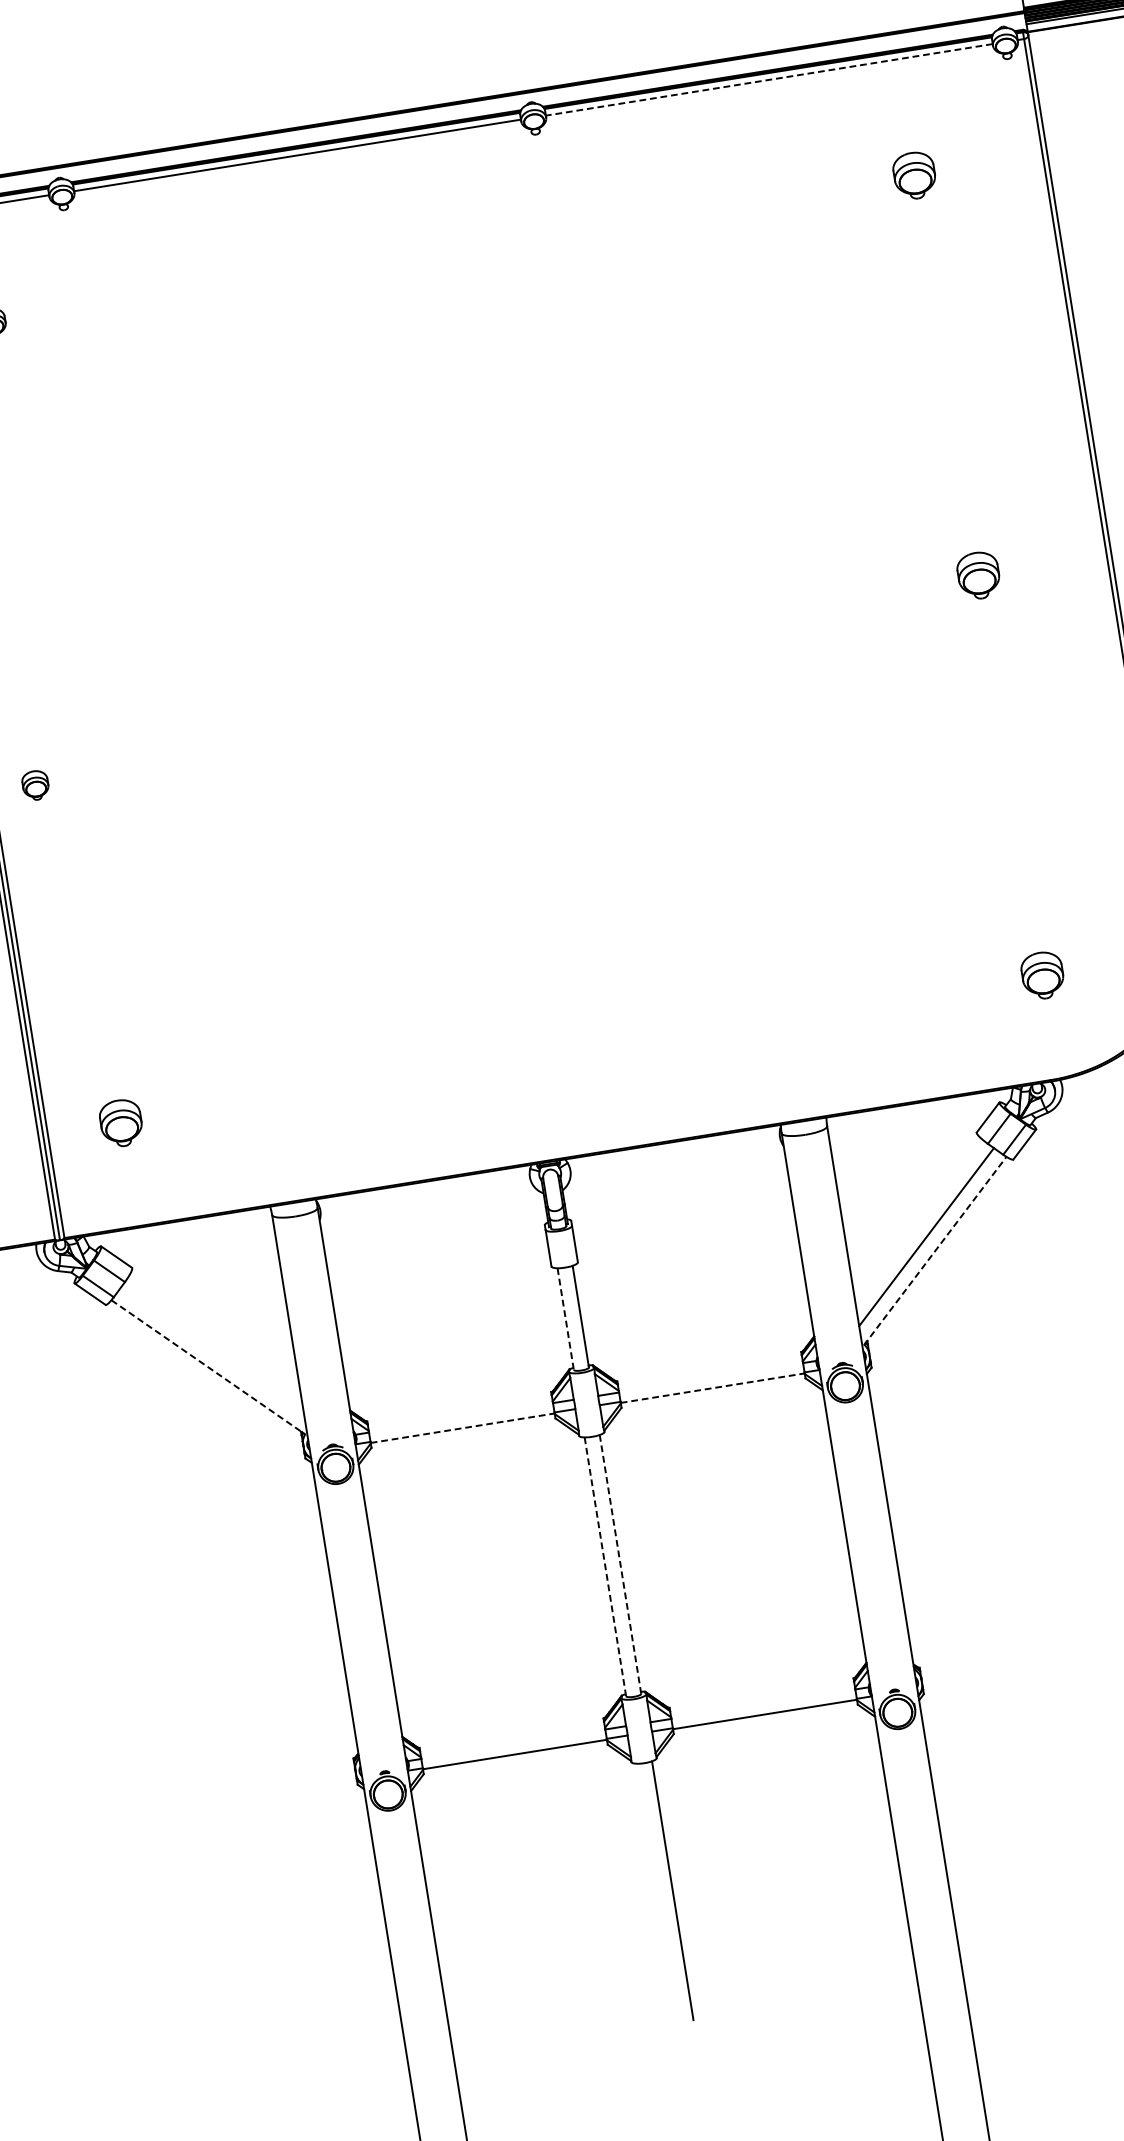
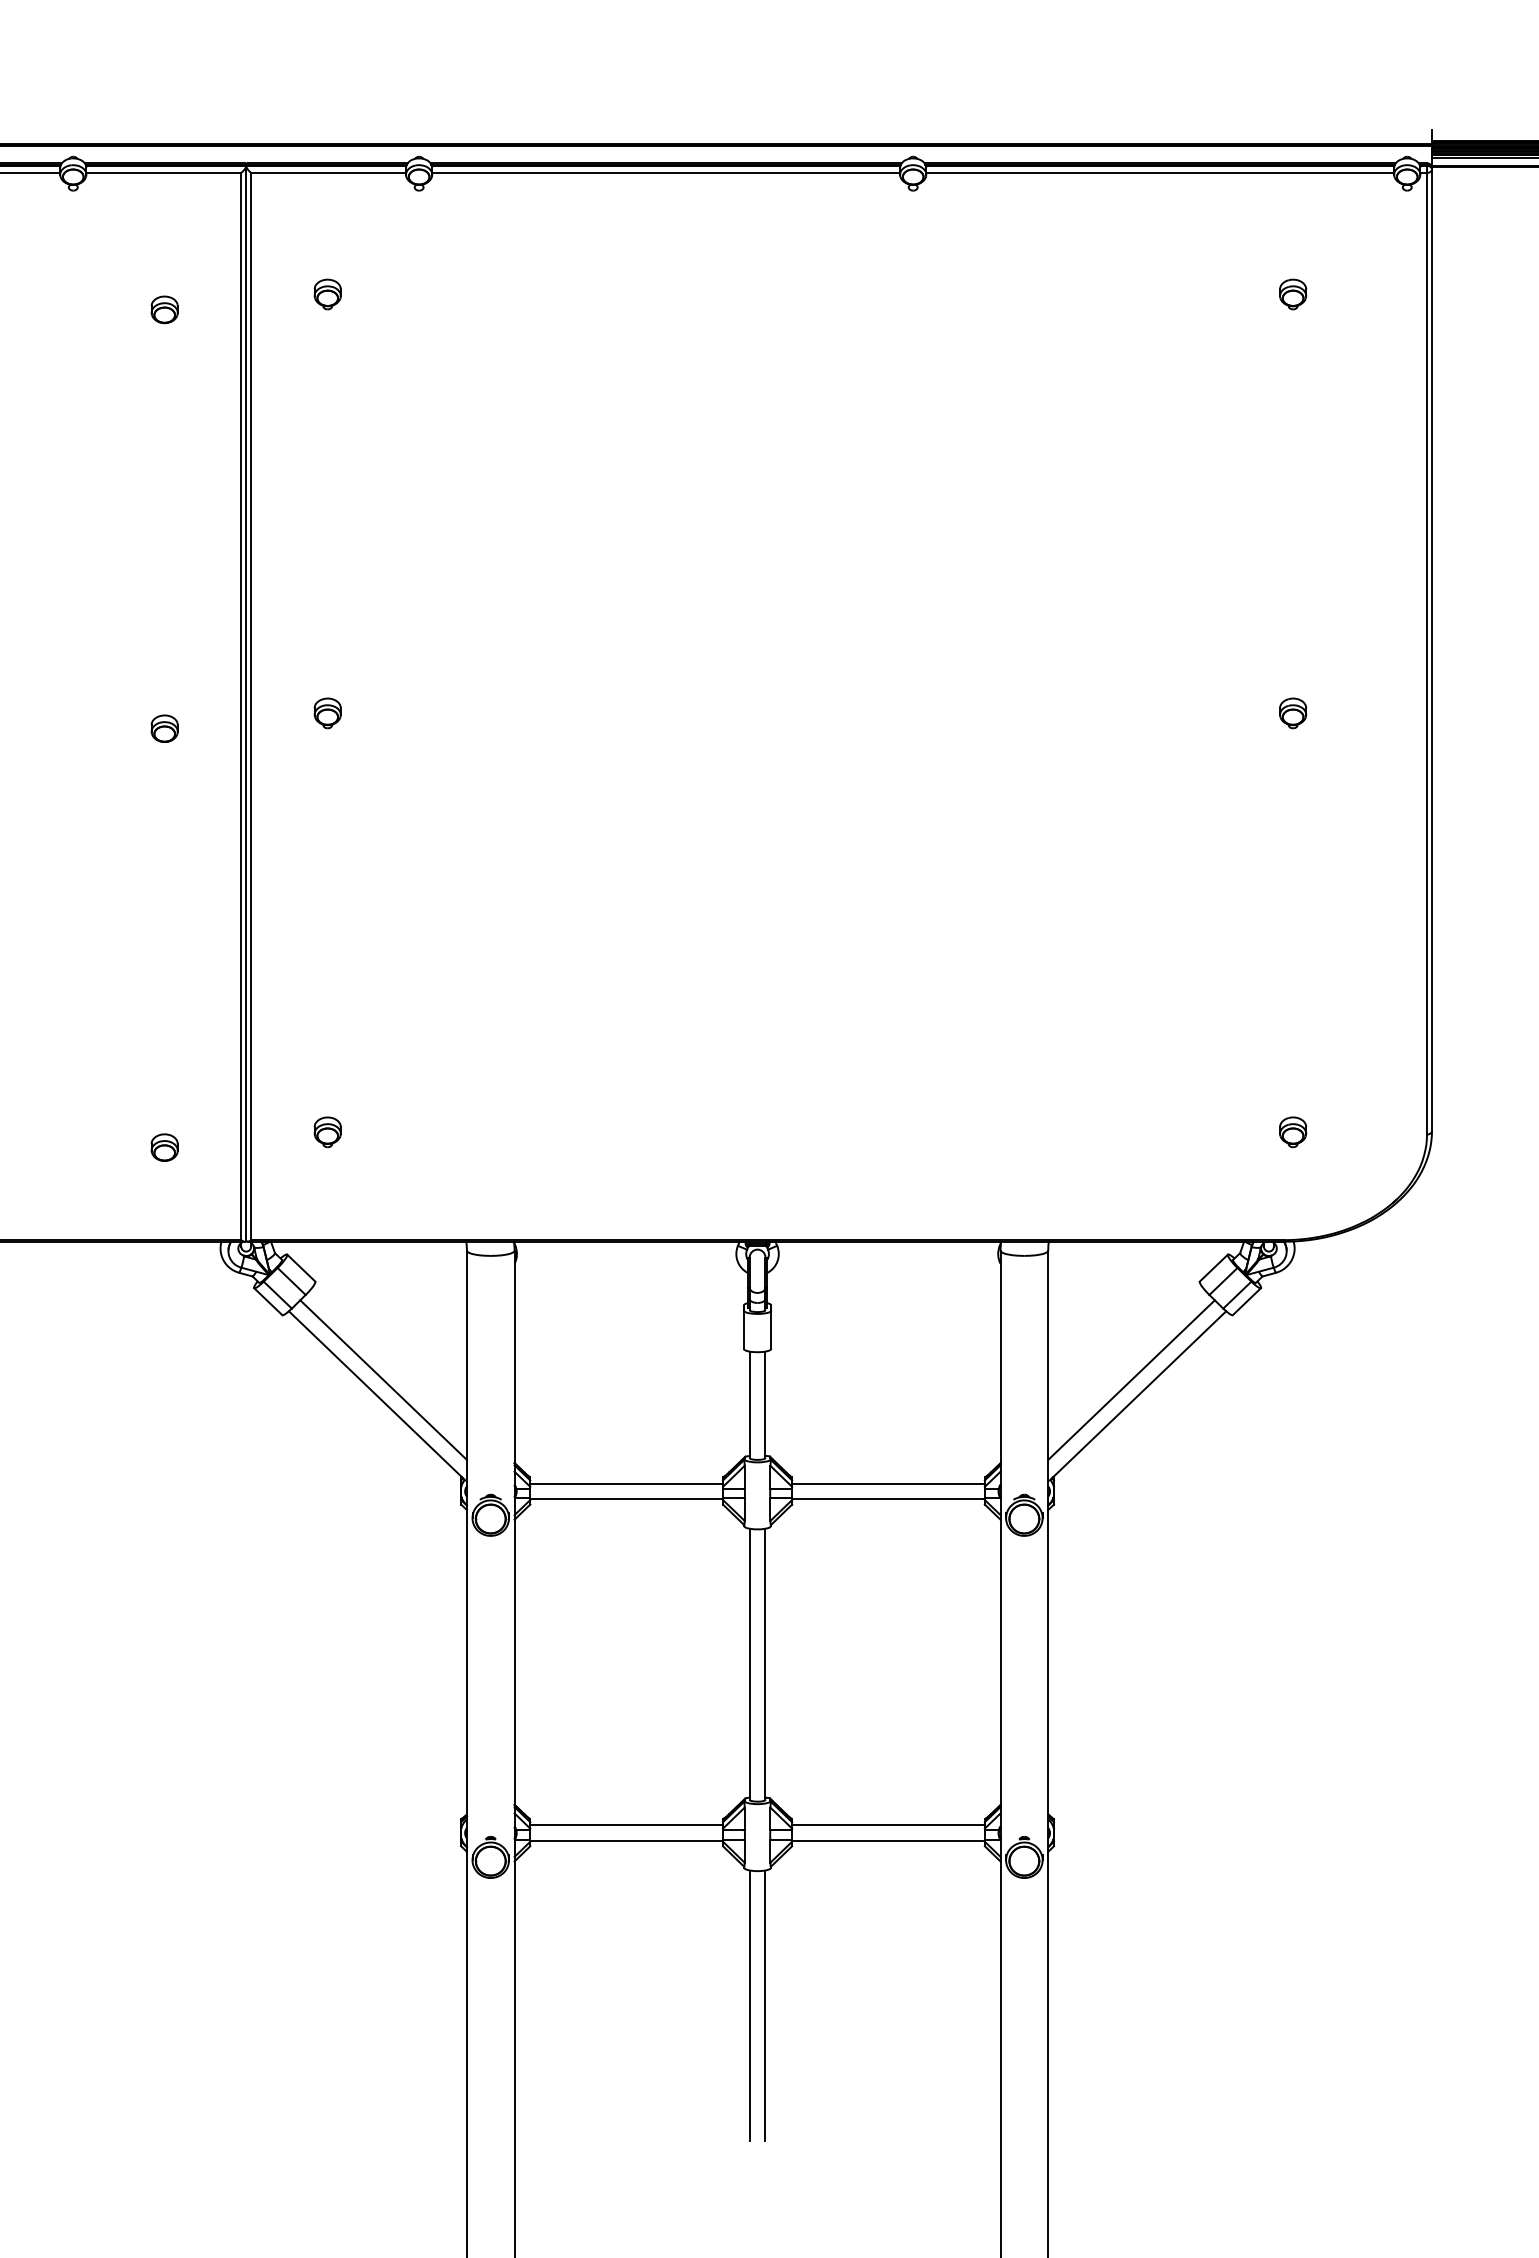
line: (769, 79) -> (1160, 172), dashed -> solid
part: (915, 175) -> (1293, 294), size x0.62
part: (979, 575) -> (1293, 713), size x0.62
part: (35, 785) -> (327, 713), moved
part: (1043, 975) -> (1293, 1132), size x0.62
part: (120, 1123) -> (327, 1132), size x0.62
line: (935, 1250) -> (1138, 1395), dashed -> solid
line: (565, 1319) -> (749, 1405), dashed -> solid
line: (212, 1350) -> (383, 1379), added
line: (209, 1368) -> (377, 1396), dashed -> solid
line: (710, 1372) -> (888, 1483), added
line: (713, 1388) -> (889, 1499), dashed -> solid
line: (460, 1413) -> (626, 1483), added
line: (463, 1428) -> (627, 1499), dashed -> solid
line: (620, 1563) -> (765, 1663), dashed -> solid
line: (605, 1567) -> (749, 1664), dashed -> solid
line: (762, 1699) -> (888, 1825), added
line: (512, 1739) -> (626, 1825), added
line: (657, 1892) -> (749, 2005), added

